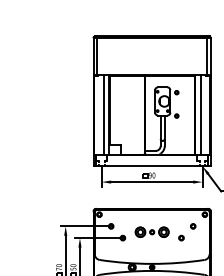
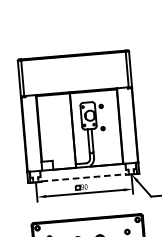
line: (103, 114) -> (33, 132), removed
line: (200, 114) -> (125, 125), removed
line: (152, 165) -> (83, 177), solid -> dashed

